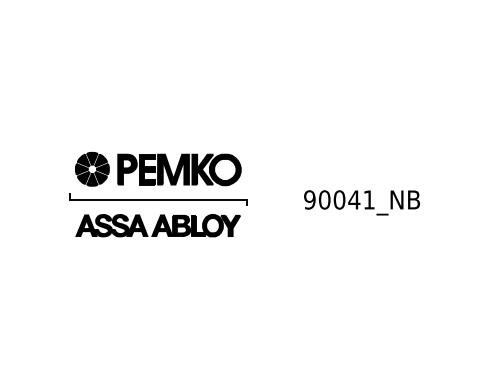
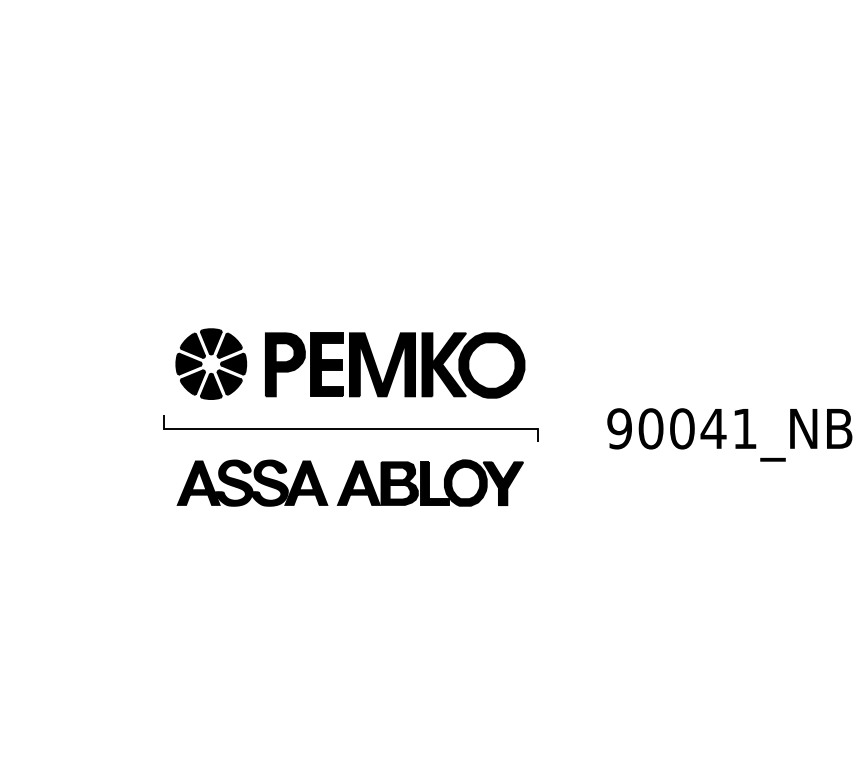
part: (158, 194) -> (350, 417), moved

